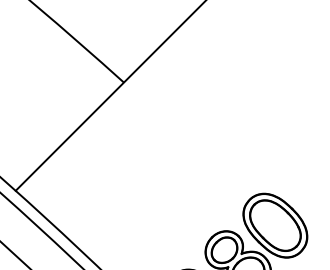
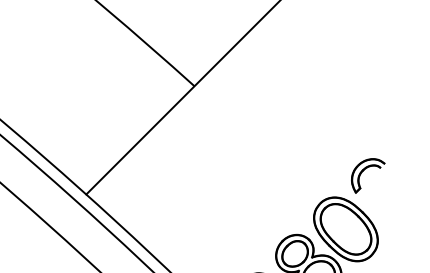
part: (293, 166) -> (364, 170), added

